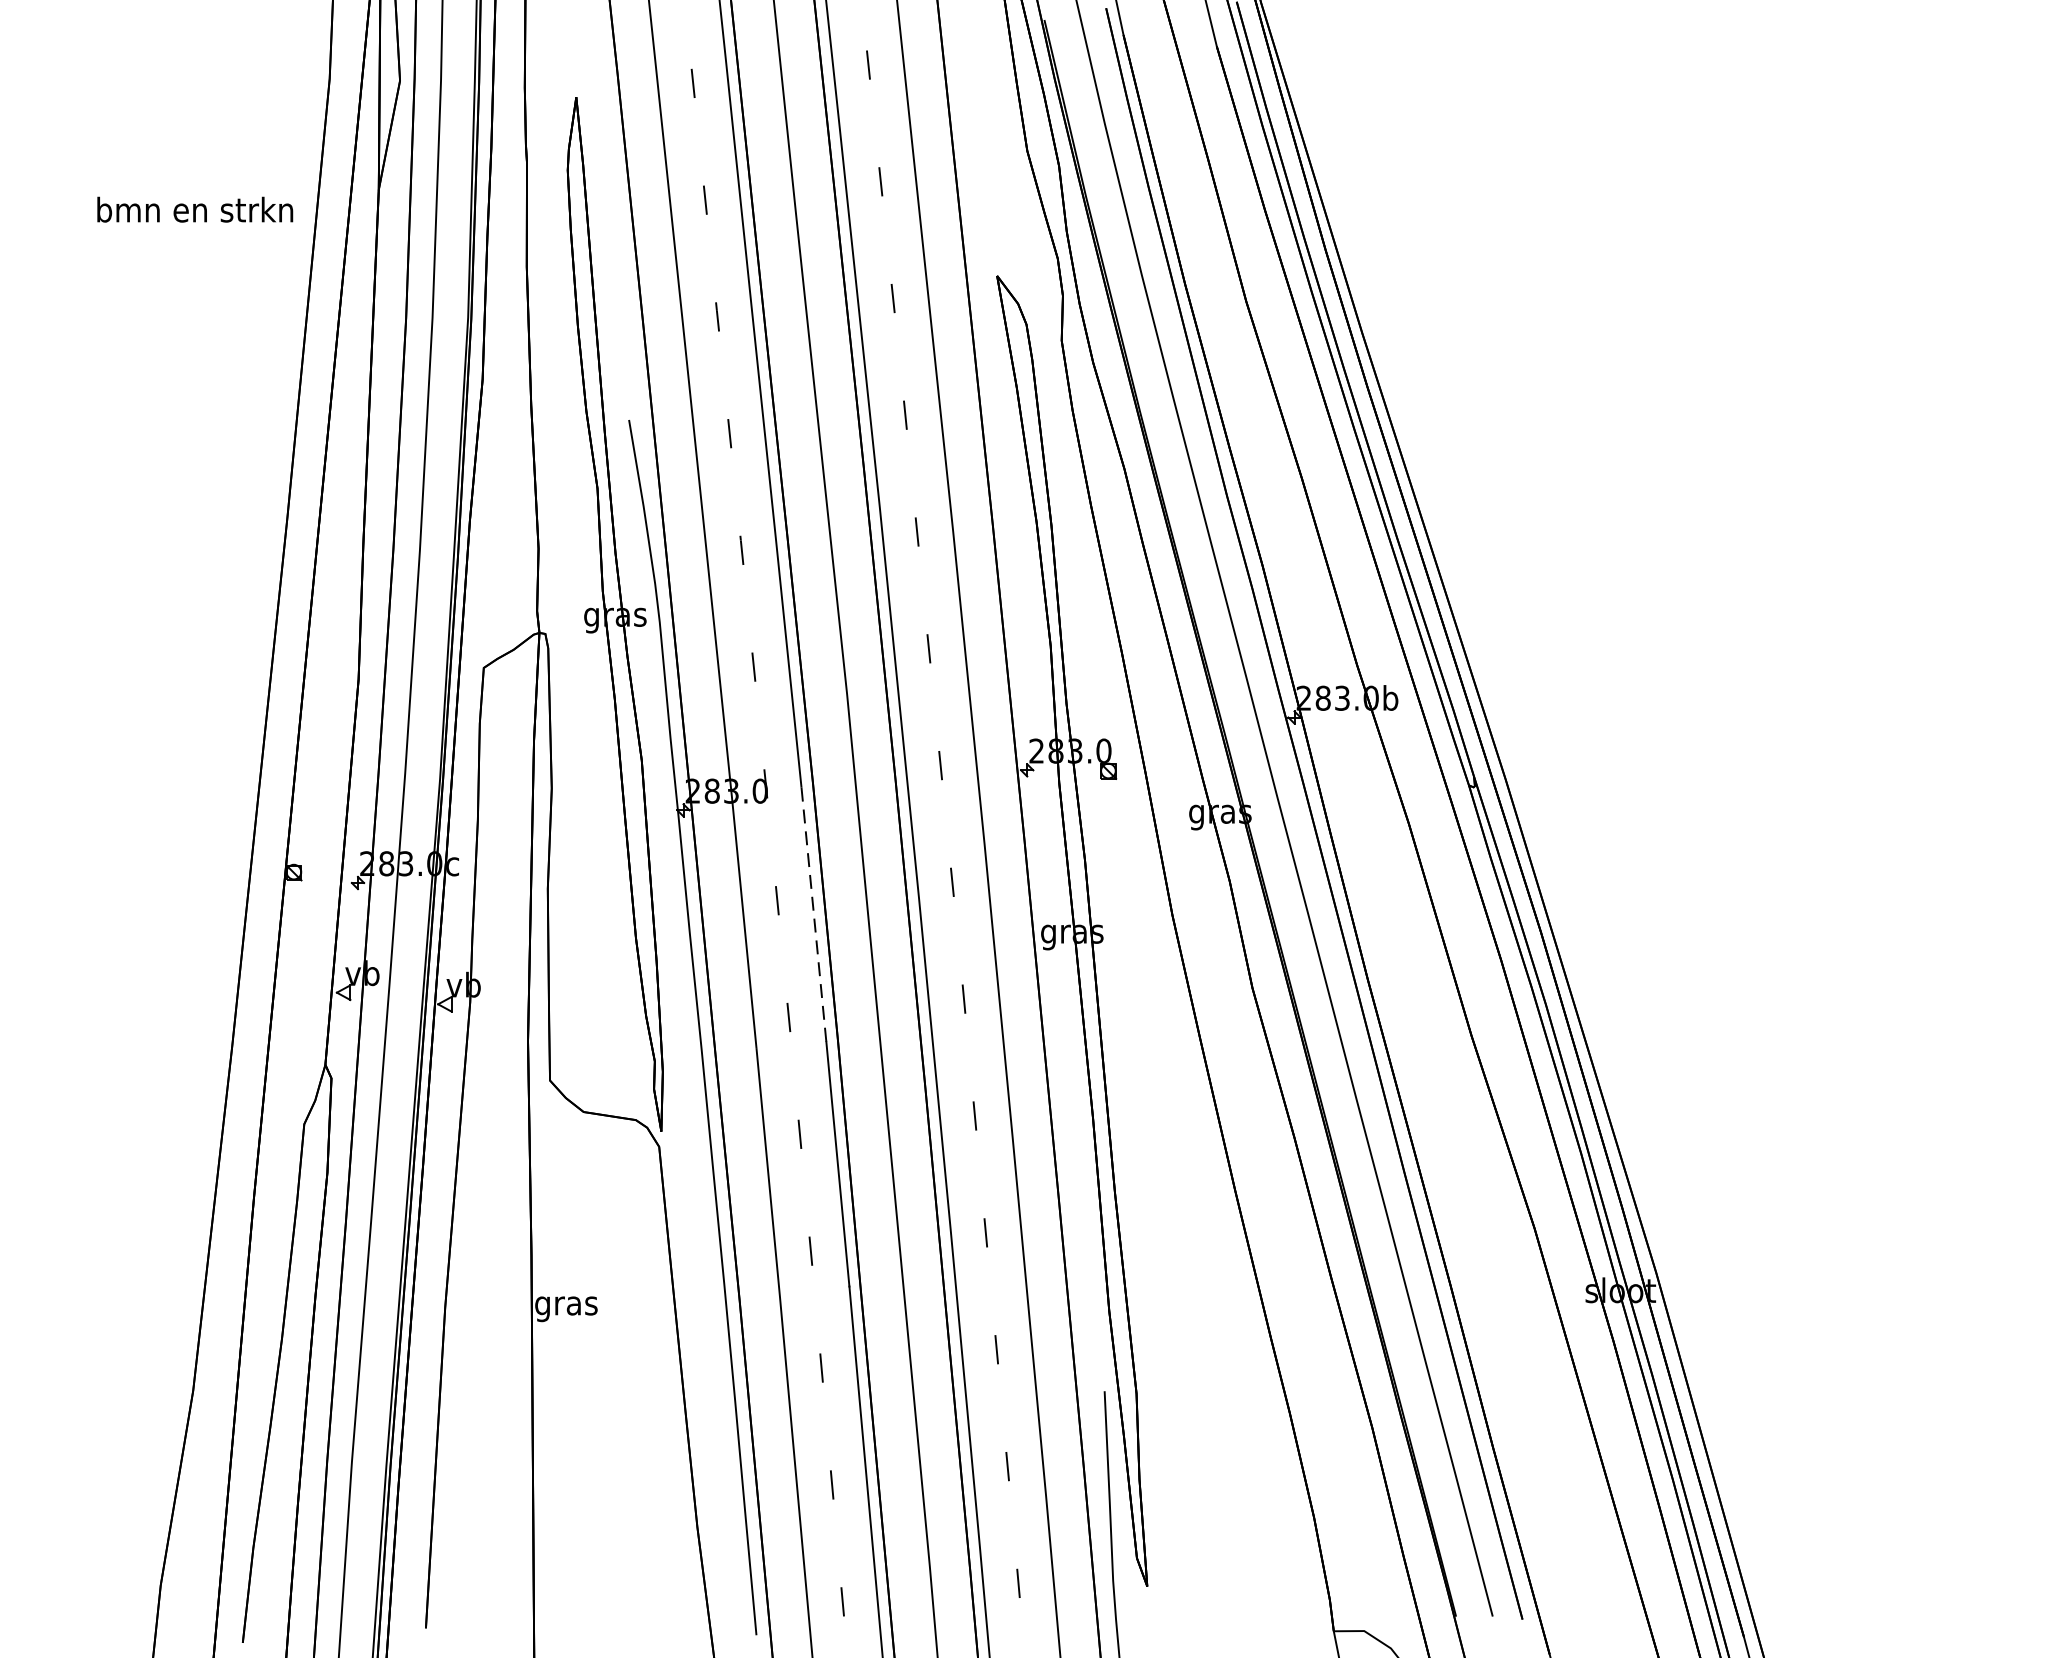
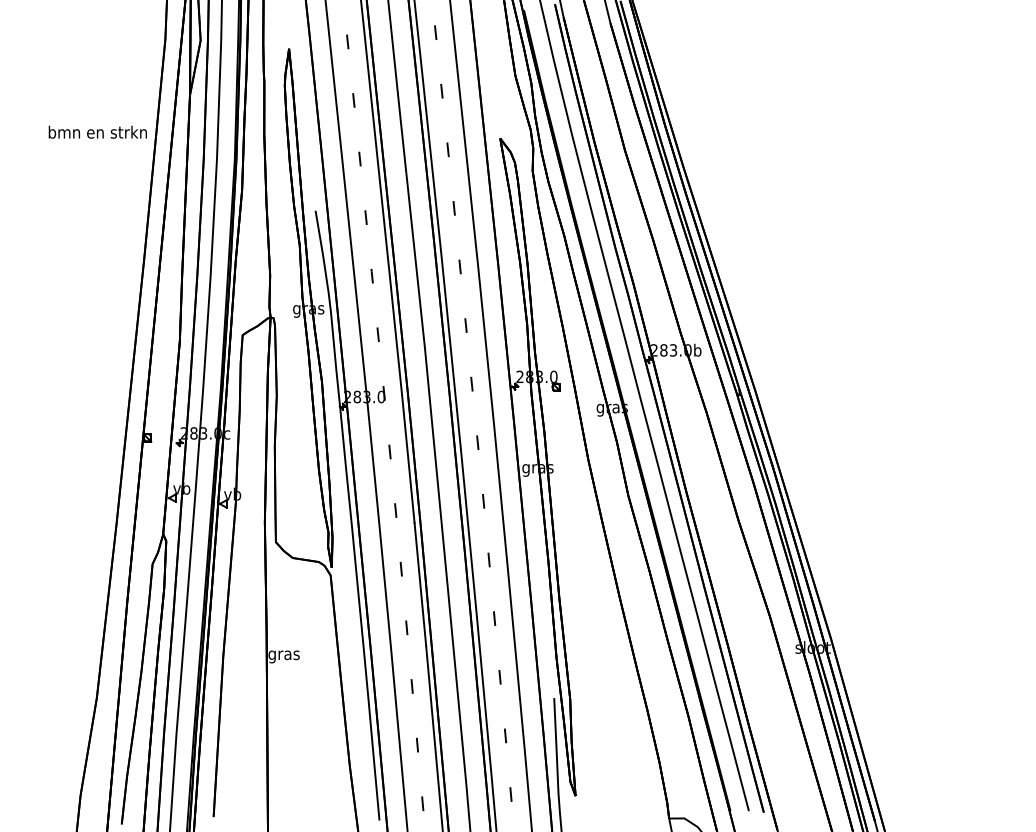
text: (194, 208) -> (97, 131), moved
line: (814, 915) -> (408, 459), dashed -> solid

